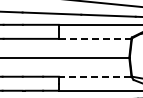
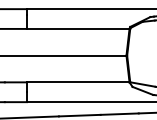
line: (95, 38) -> (78, 28), dashed -> solid
line: (94, 76) -> (77, 82), dashed -> solid

